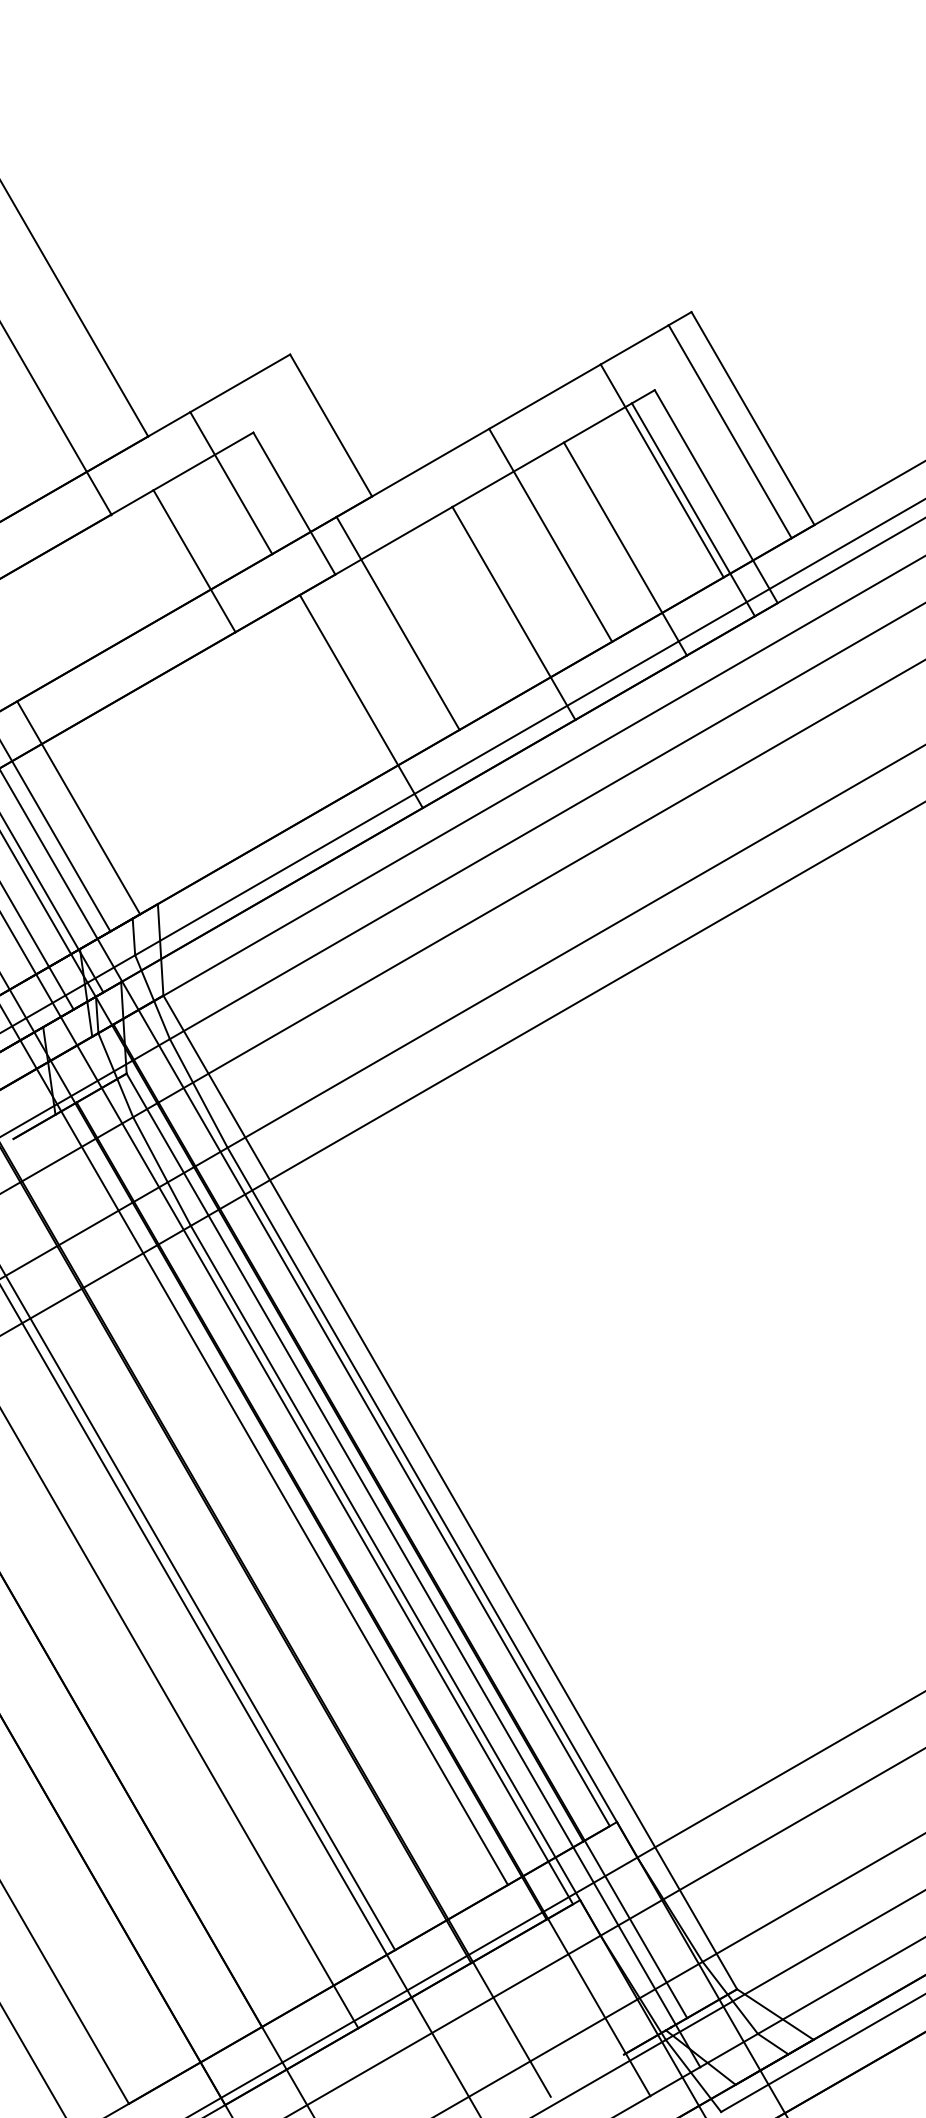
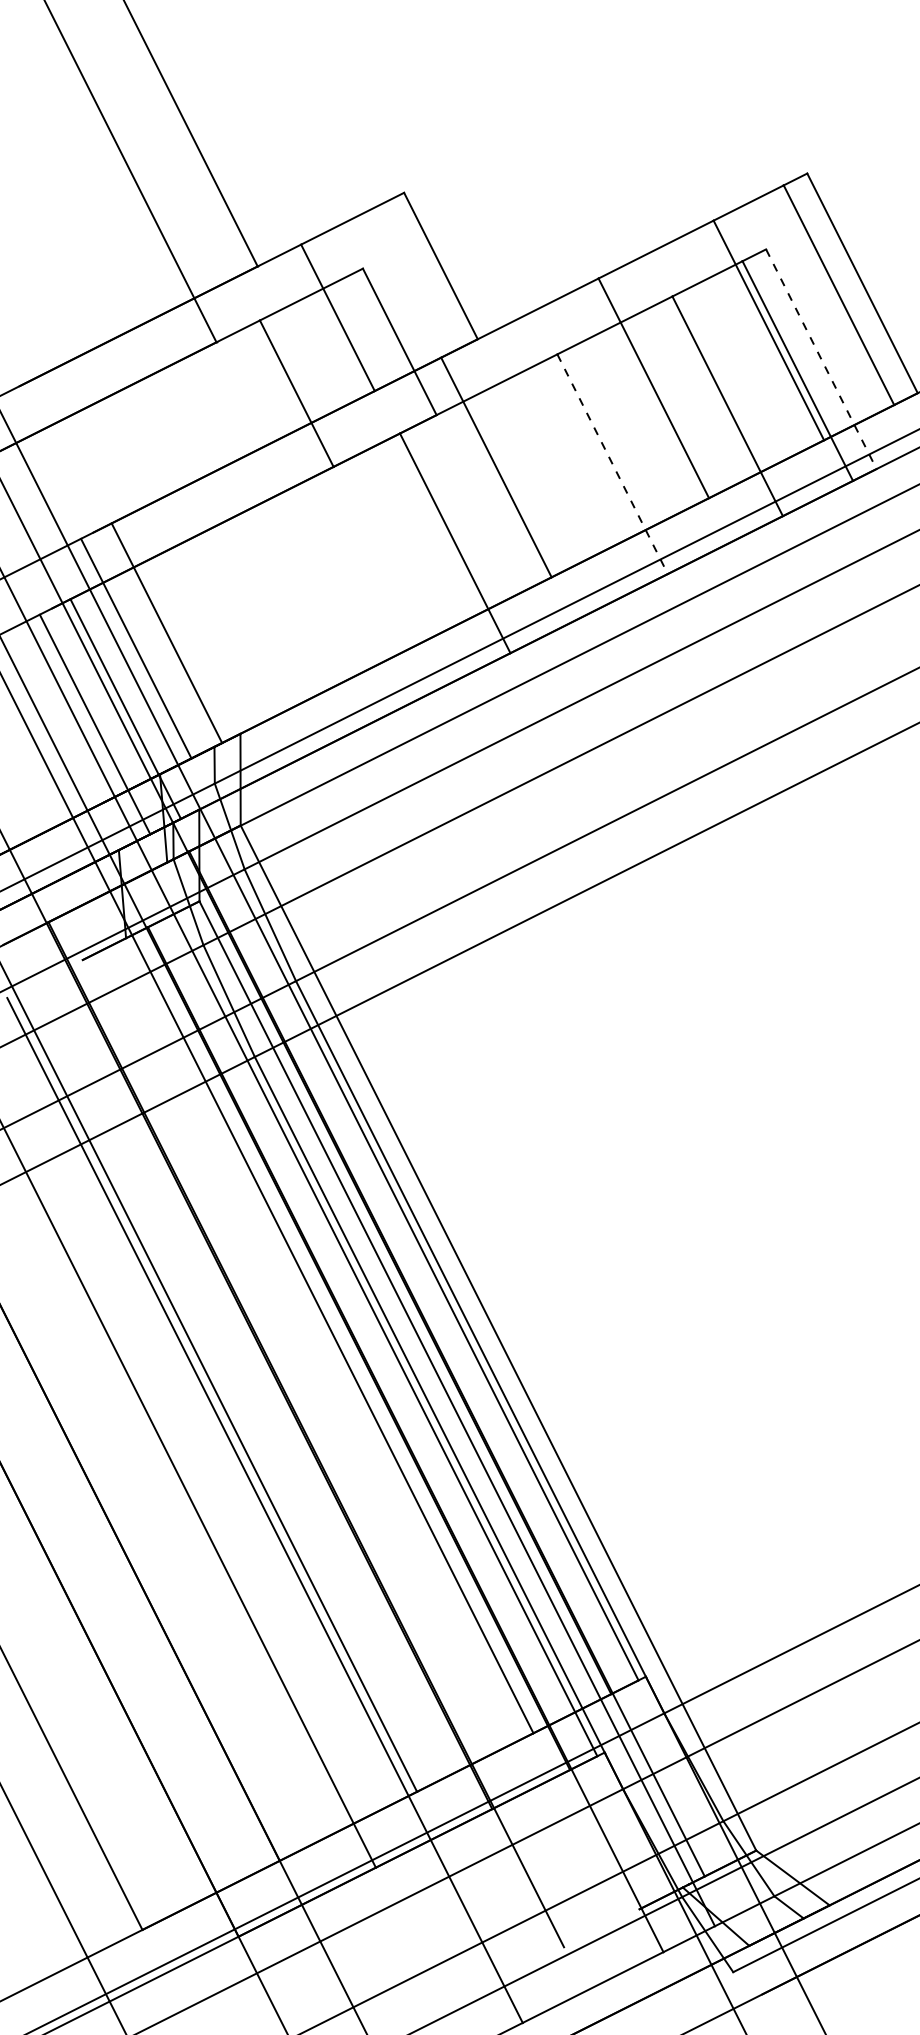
line: (716, 496) -> (821, 359), solid -> dashed
line: (513, 613) -> (612, 464), solid -> dashed

